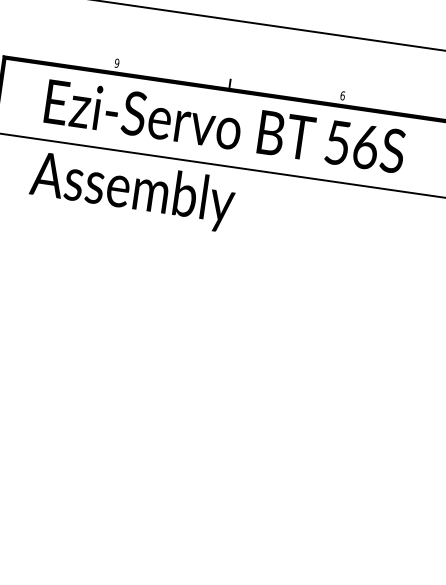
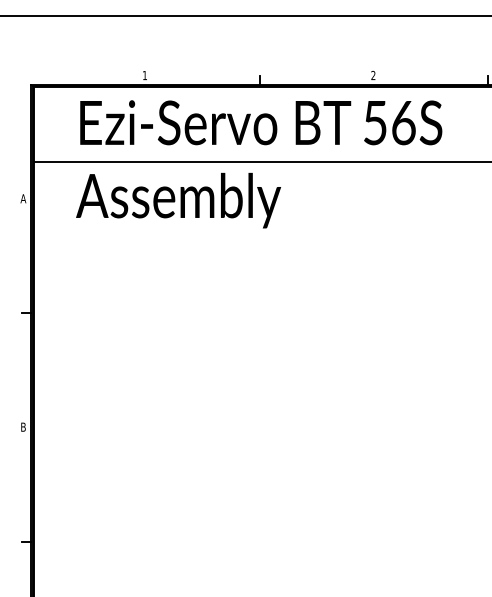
text: (116, 63) -> (144, 75), 9 -> 1
text: (342, 95) -> (373, 75), 6 -> 2

